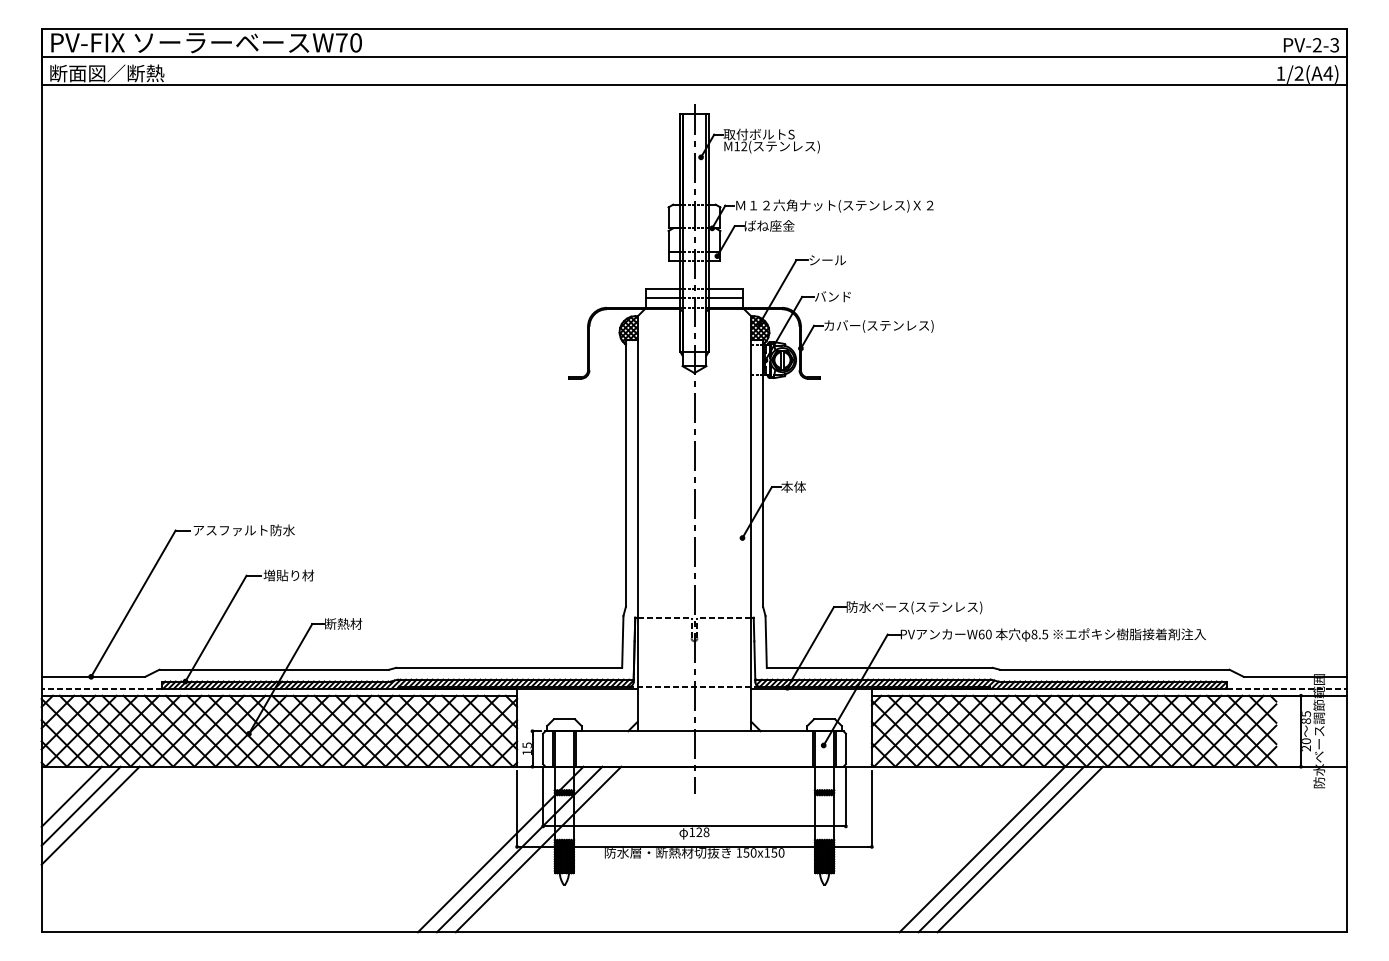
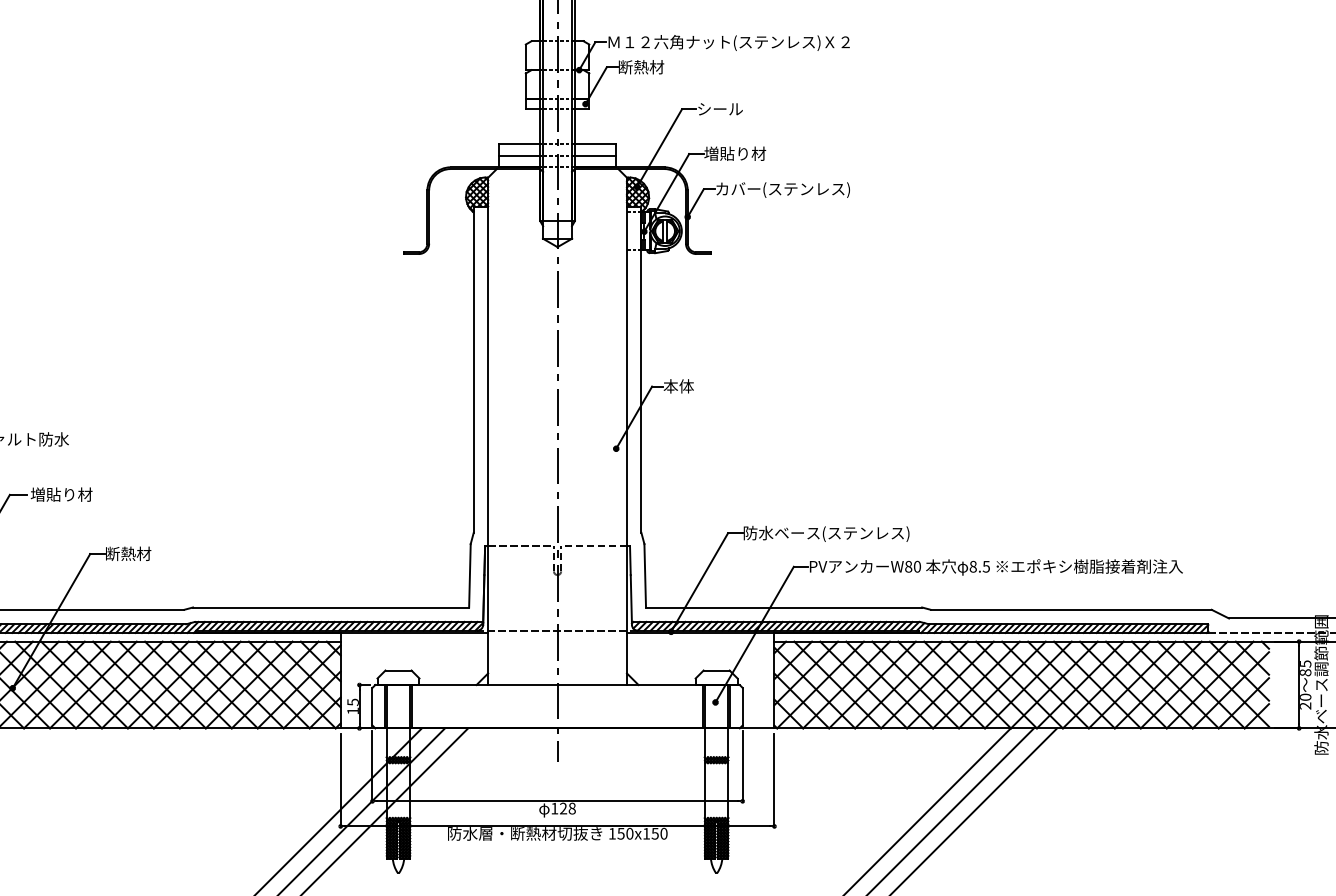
text: (769, 225) -> (649, 66), ばね座金 -> 断熱材
text: (839, 296) -> (734, 153), バンド -> 増貼り材
text: (981, 634) -> (908, 566), W60 -> W80

